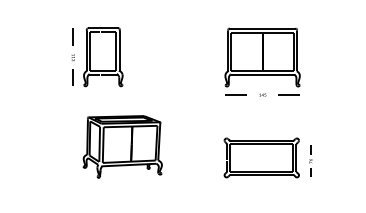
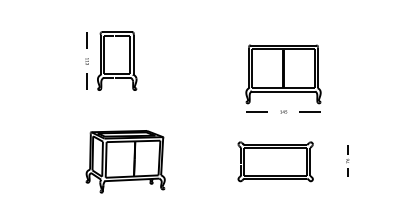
part: (262, 61) -> (283, 78), moved
part: (122, 146) -> (125, 161), moved
part: (310, 160) -> (347, 160), moved

